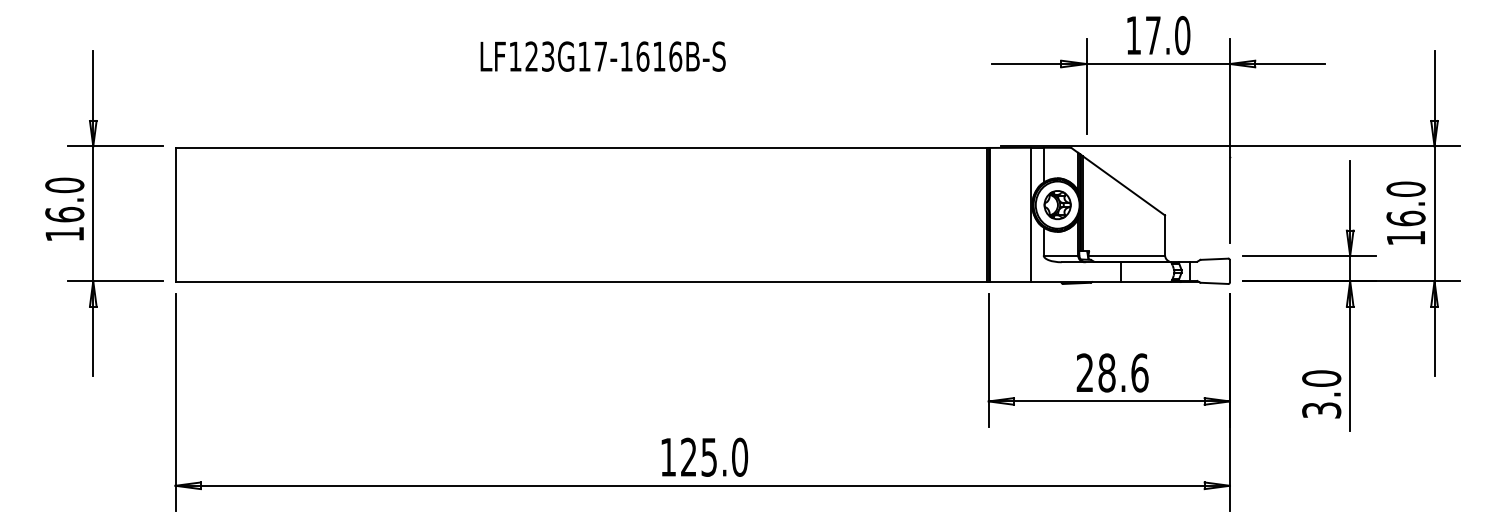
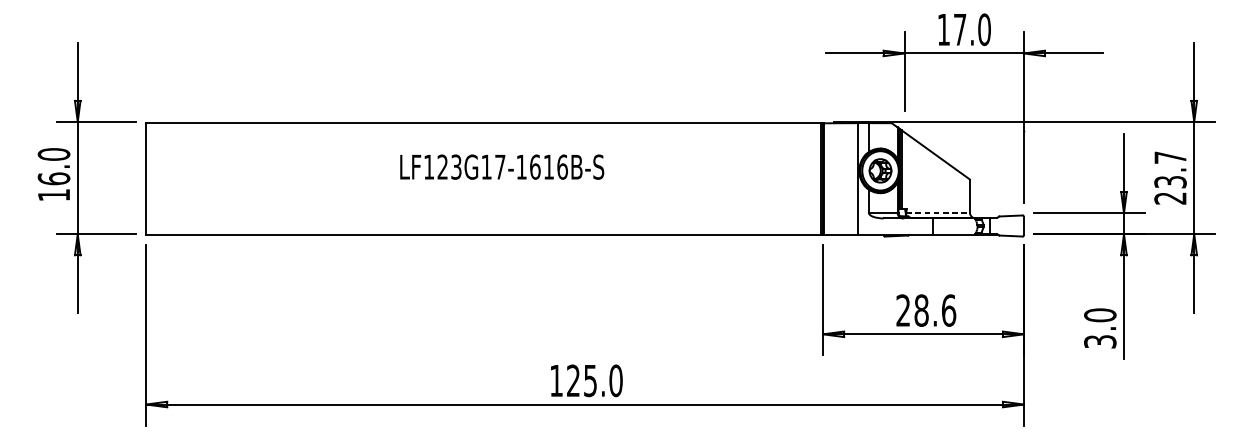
text: (602, 56) -> (501, 167), moved
text: (1405, 213) -> (1170, 177), 16.0 -> 23.7
line: (1127, 255) -> (938, 212), solid -> dashed

